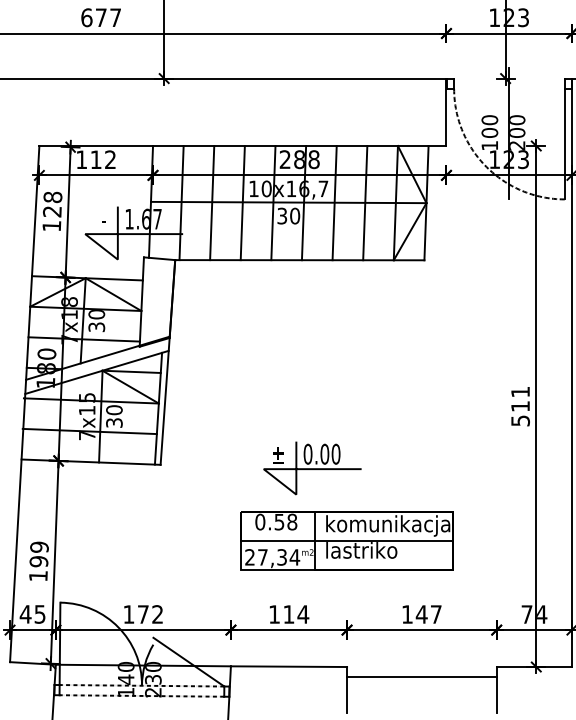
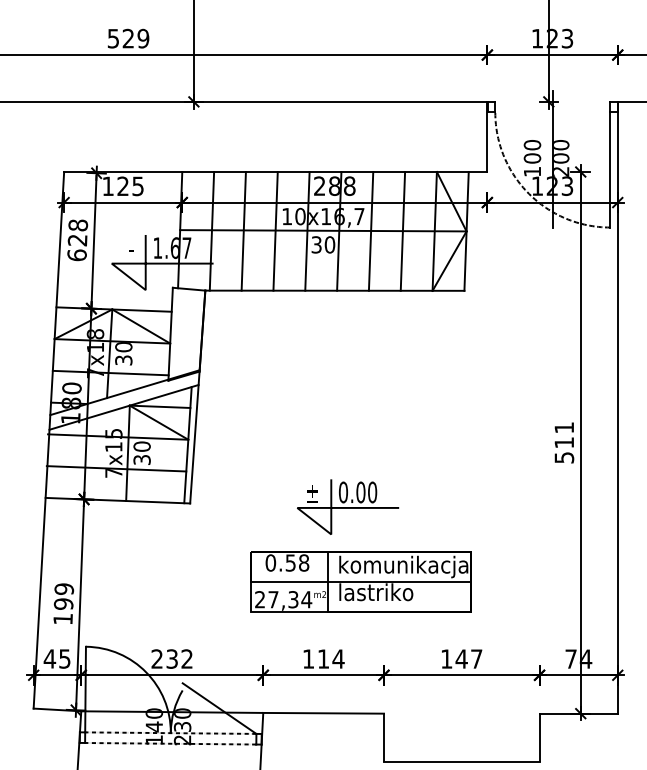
text: (101, 17) -> (128, 38), 677 -> 529
text: (103, 159) -> (130, 186), 112 -> 125
text: (51, 226) -> (76, 255), 128 -> 628
part: (346, 539) -> (360, 581), moved
text: (135, 613) -> (164, 658), 172 -> 232
line: (421, 676) -> (461, 761), moved

